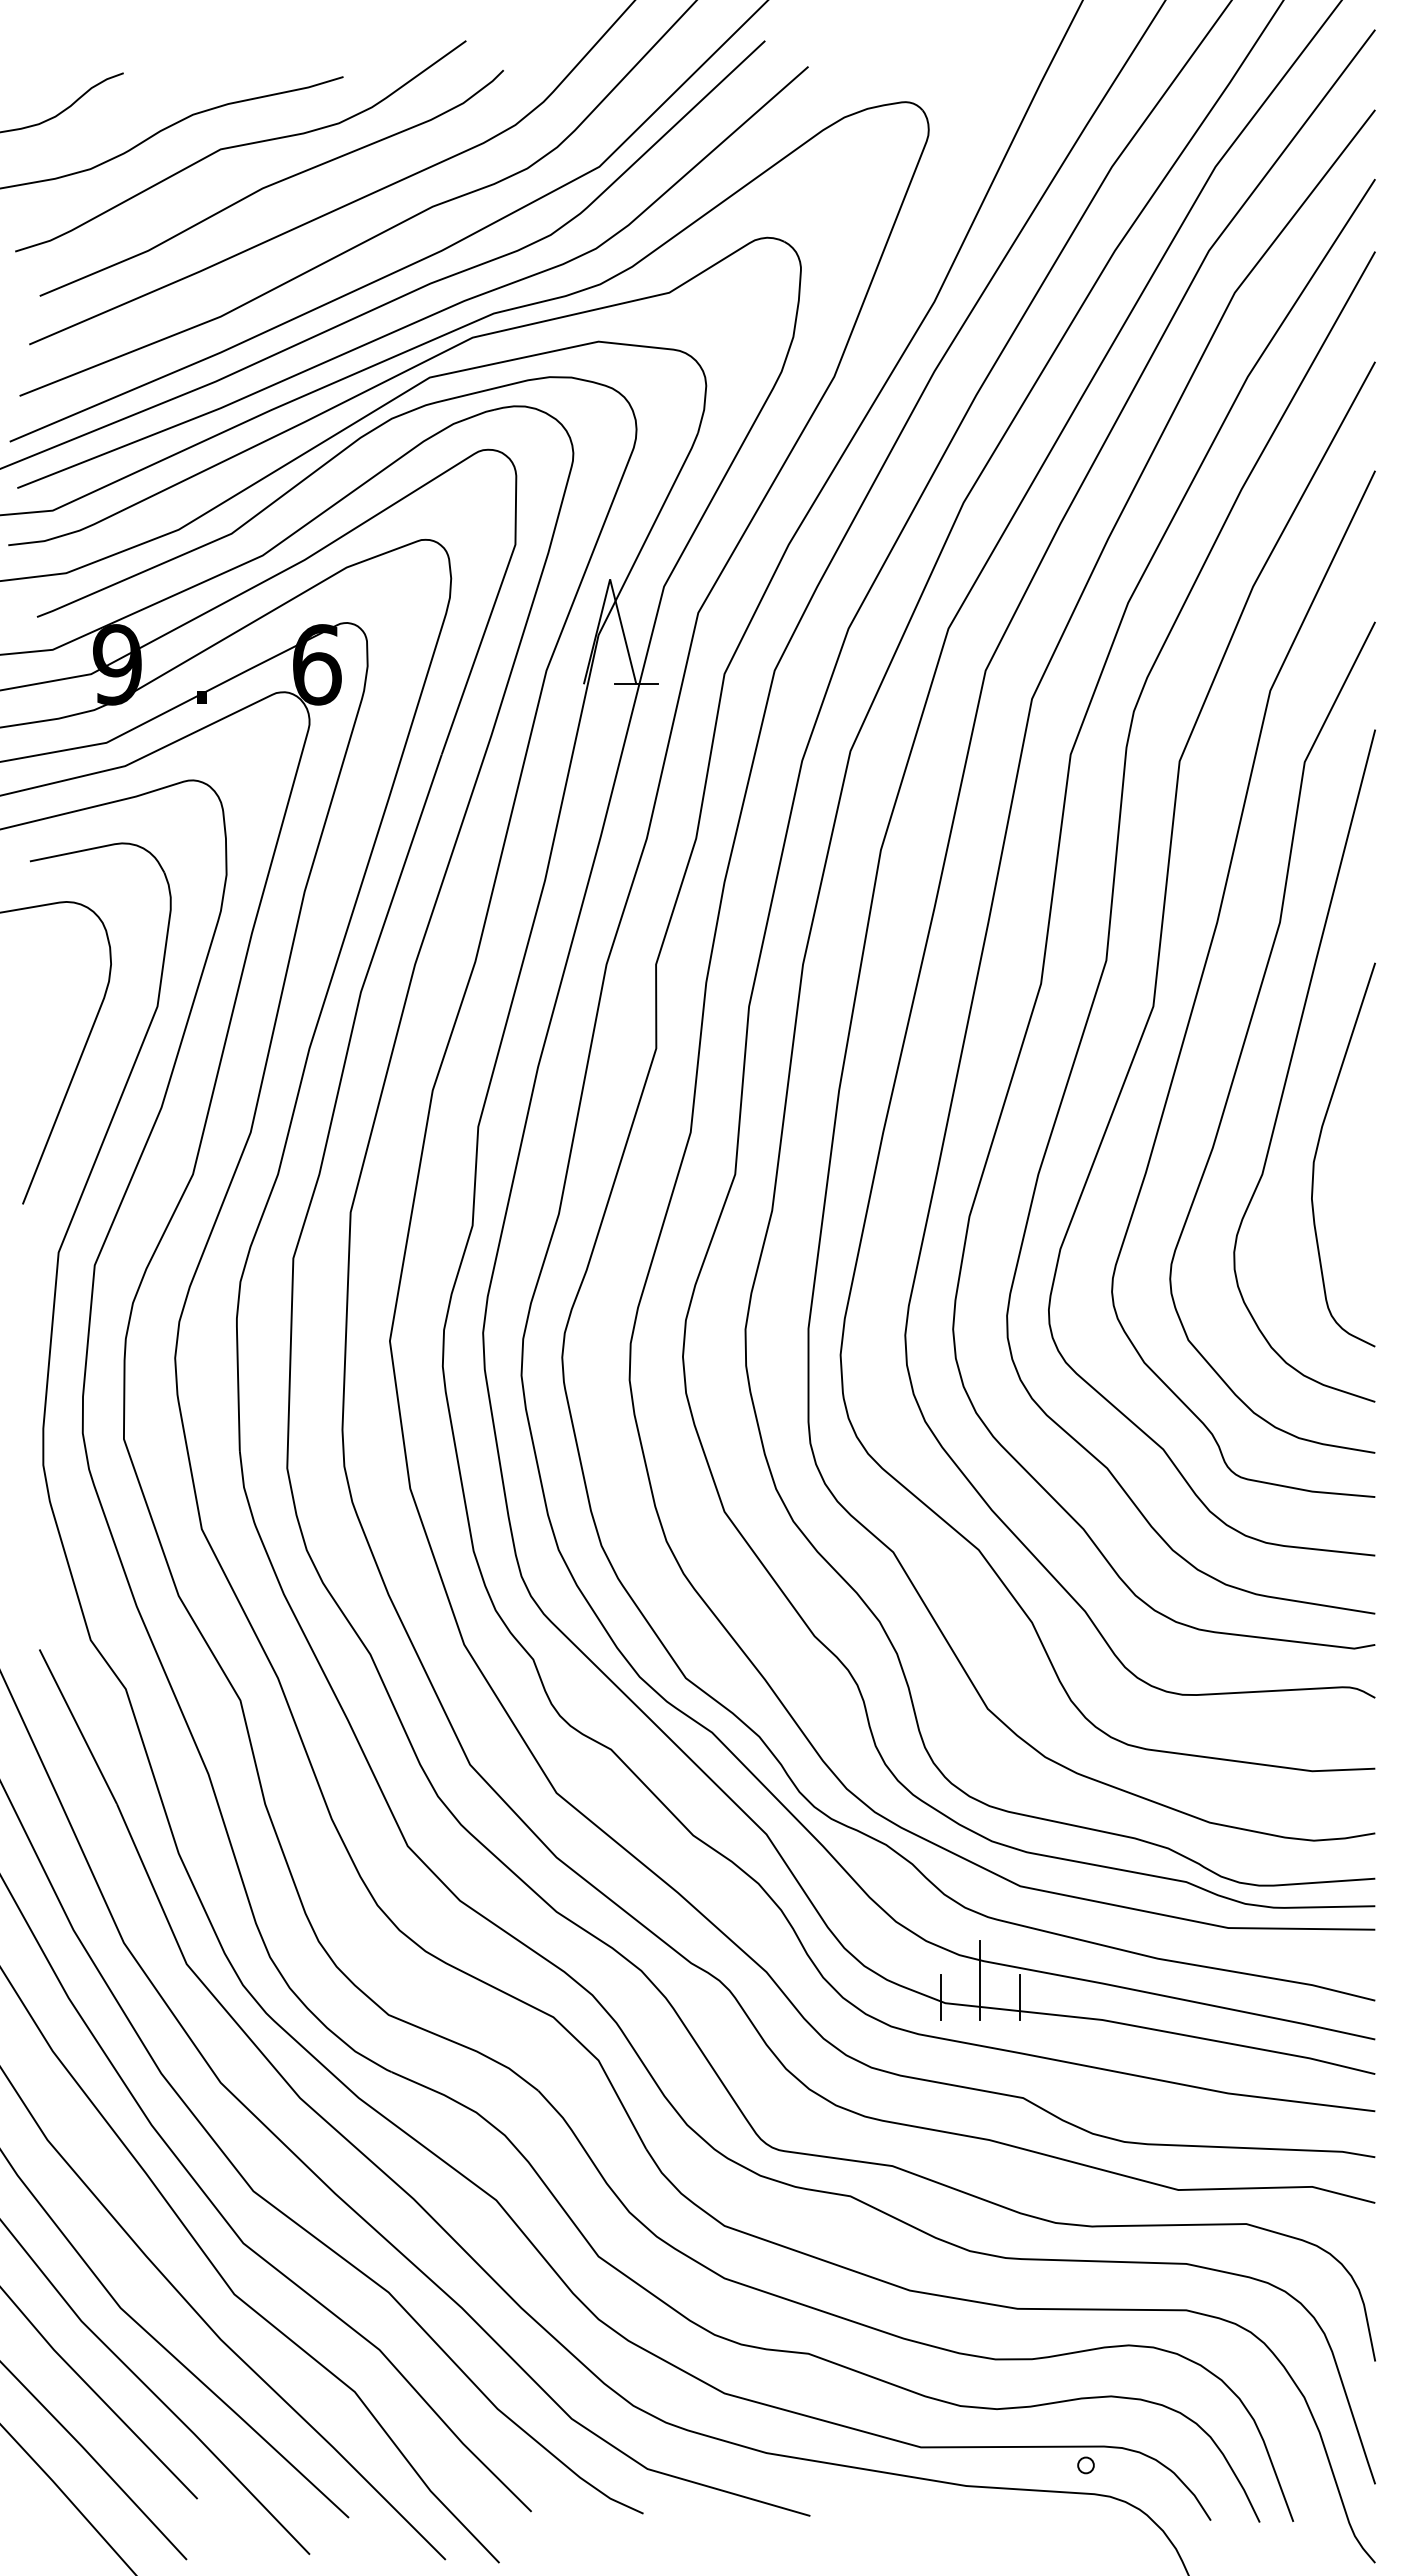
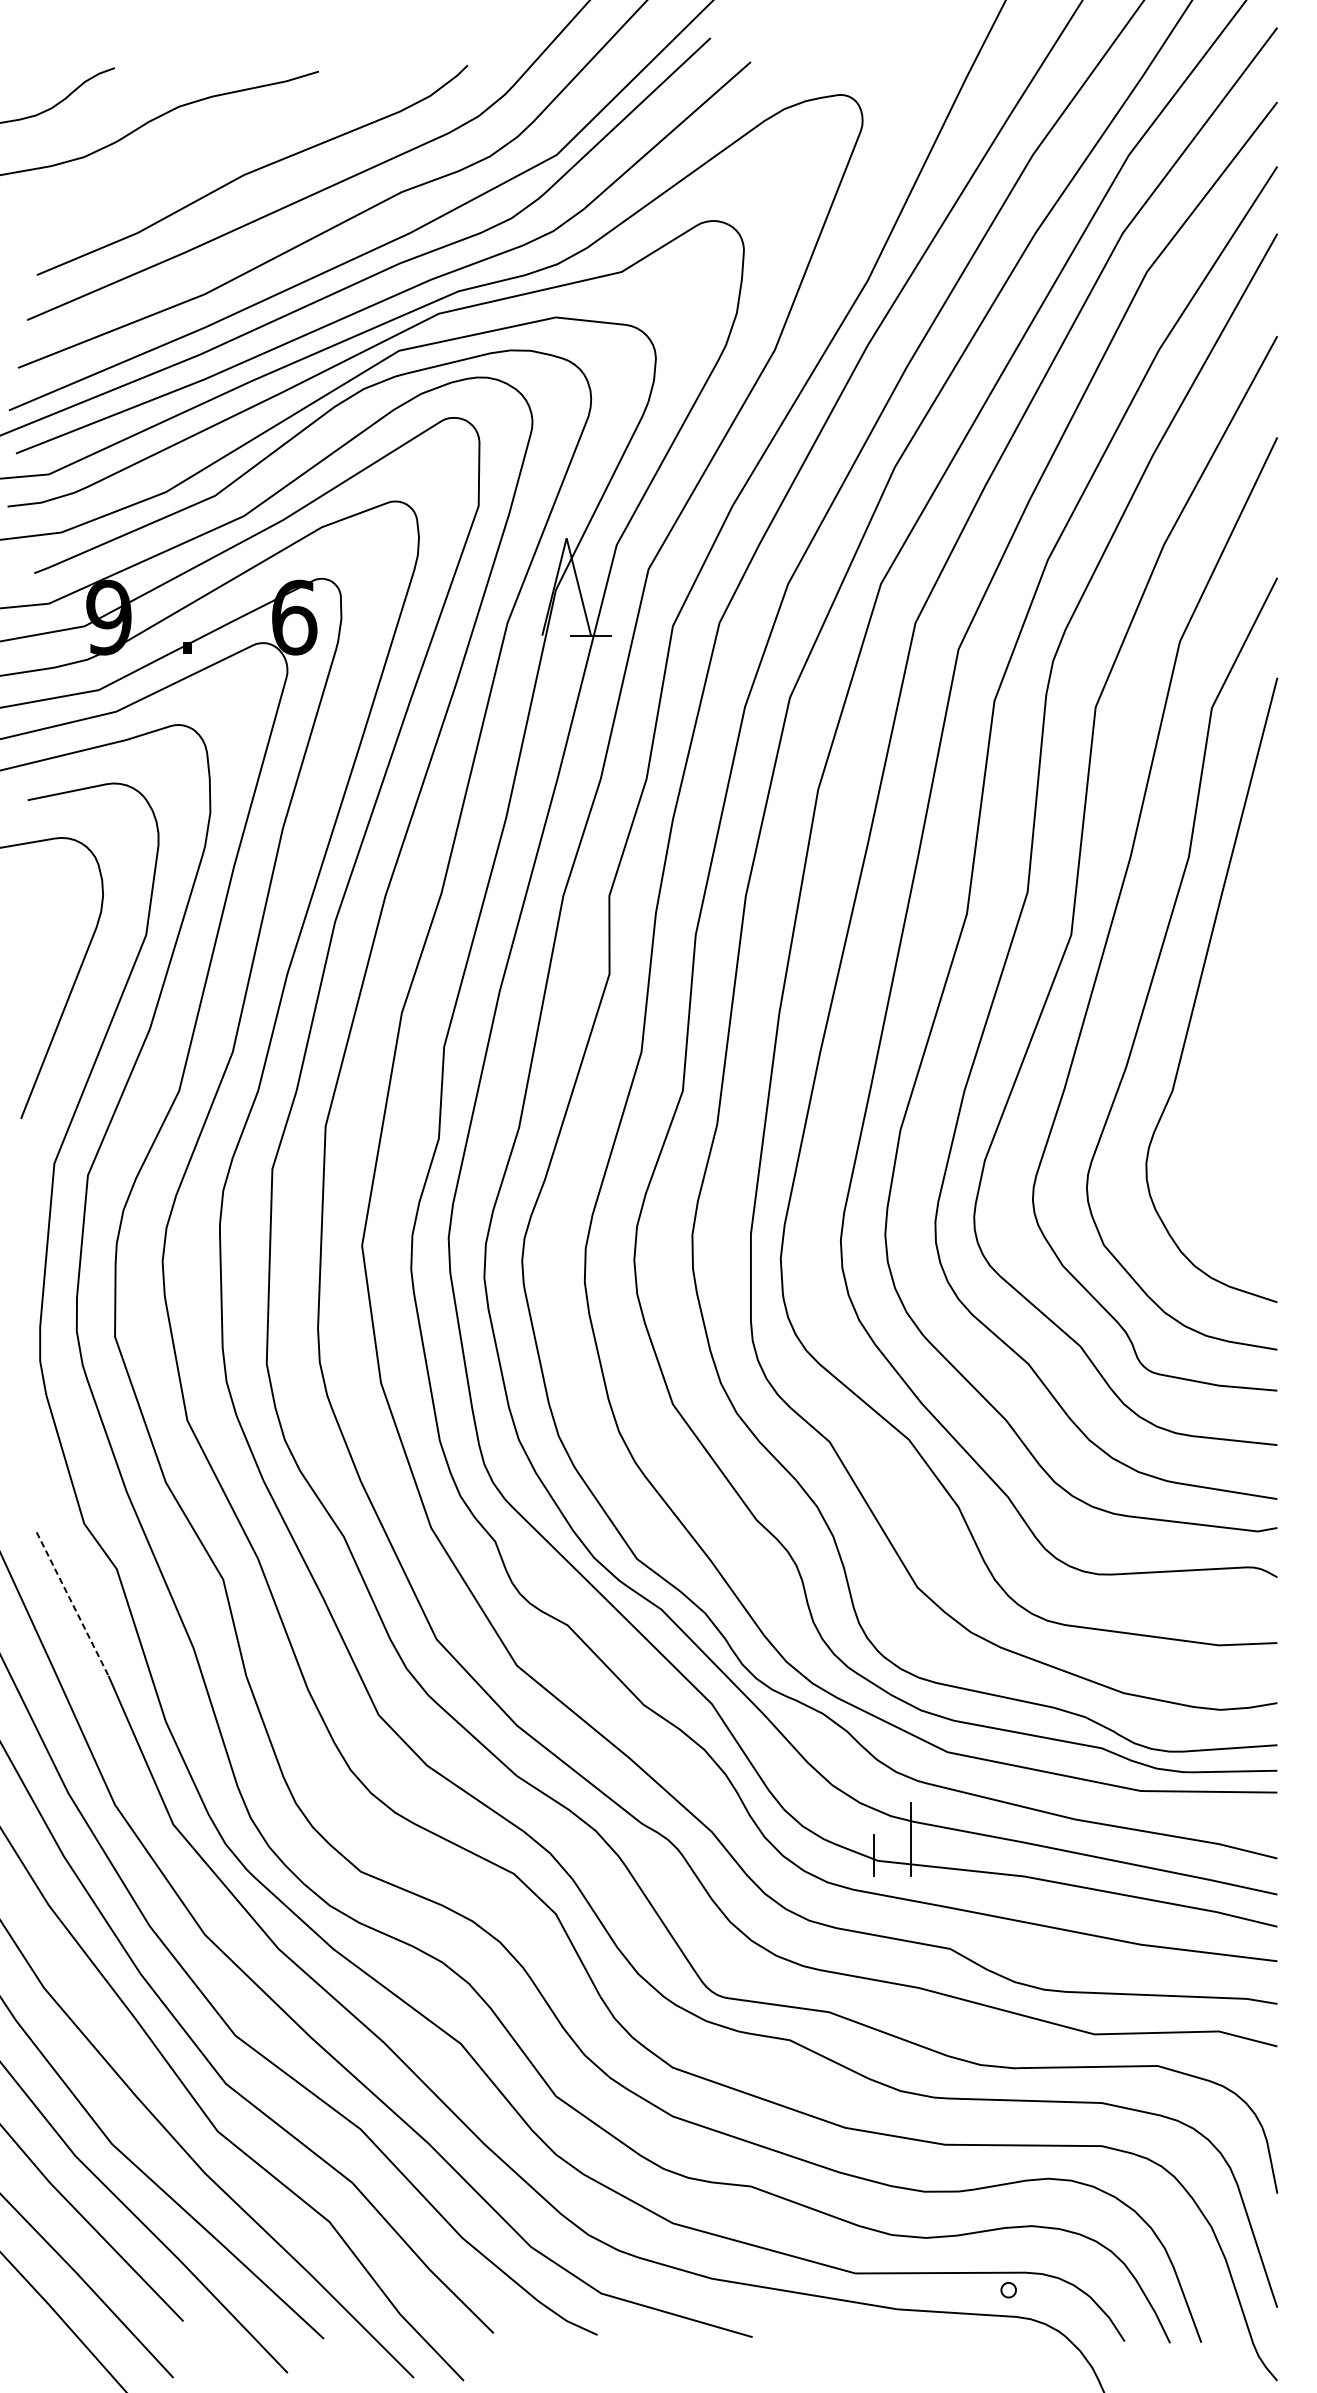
curve: (240, 146) -> (223, 136), removed
curve: (1318, 1147) -> (1224, 1065), removed
line: (78, 1726) -> (72, 1603), solid -> dashed
line: (1019, 1997) -> (946, 1855), removed

